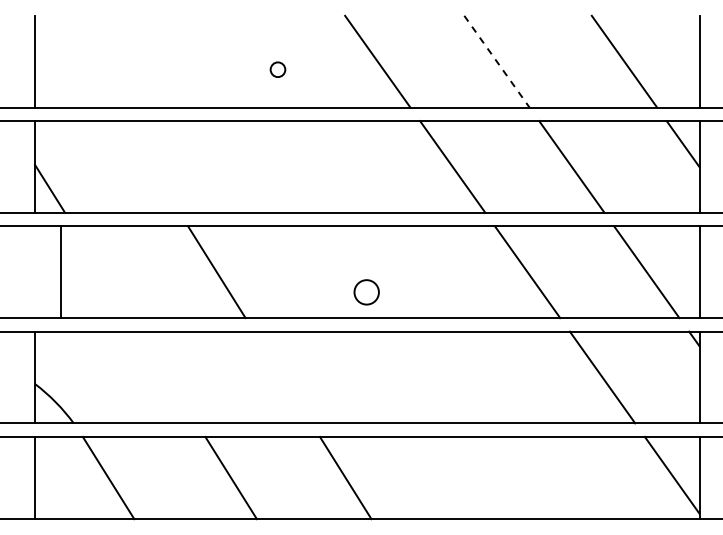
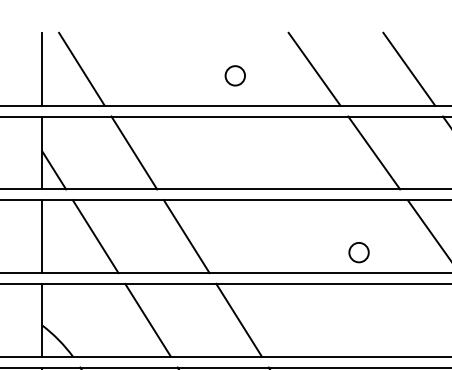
line: (84, 61) -> (81, 69), added
line: (497, 62) -> (409, 69), dashed -> solid
circle: (277, 69) -> (234, 75), size x1.67
line: (150, 166) -> (133, 152), added
line: (61, 272) -> (42, 236), moved
line: (102, 272) -> (95, 236), added
circle: (366, 292) -> (358, 252), moved
line: (167, 377) -> (147, 320), added
line: (282, 377) -> (238, 320), added

